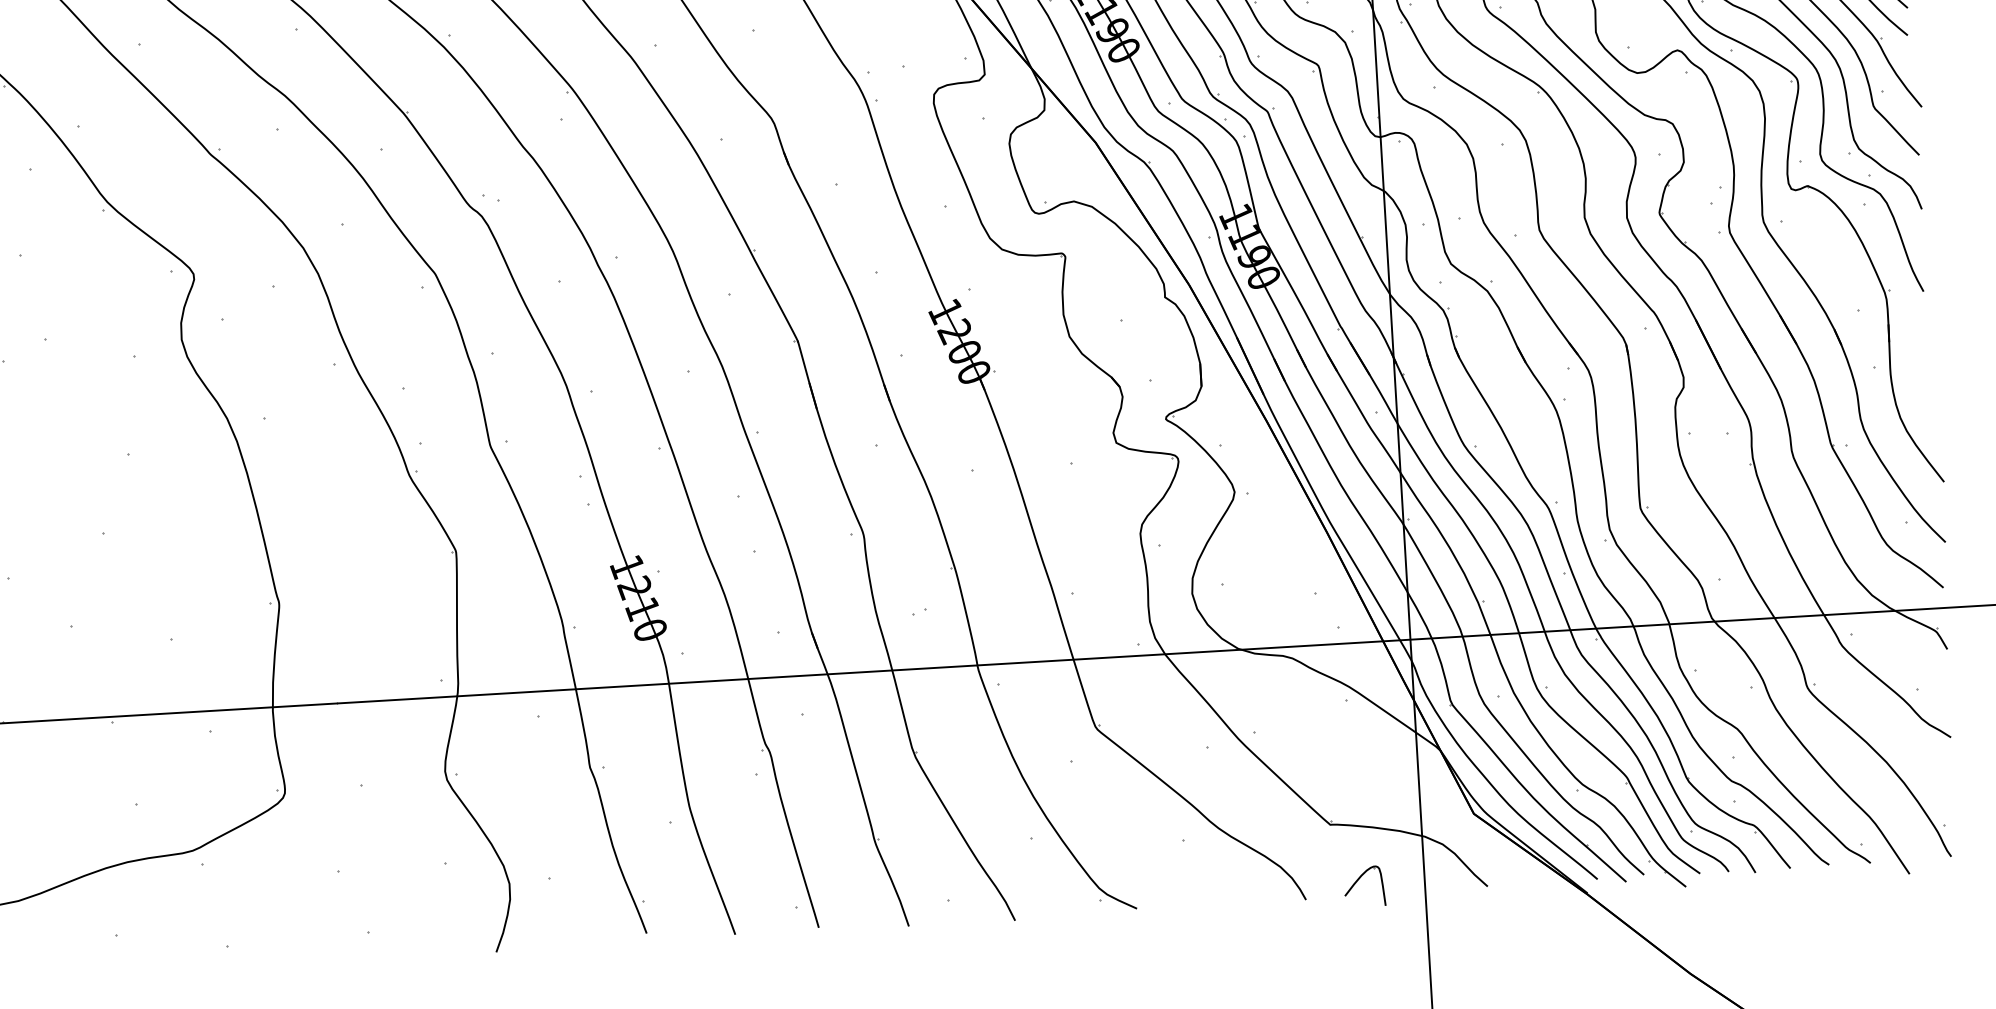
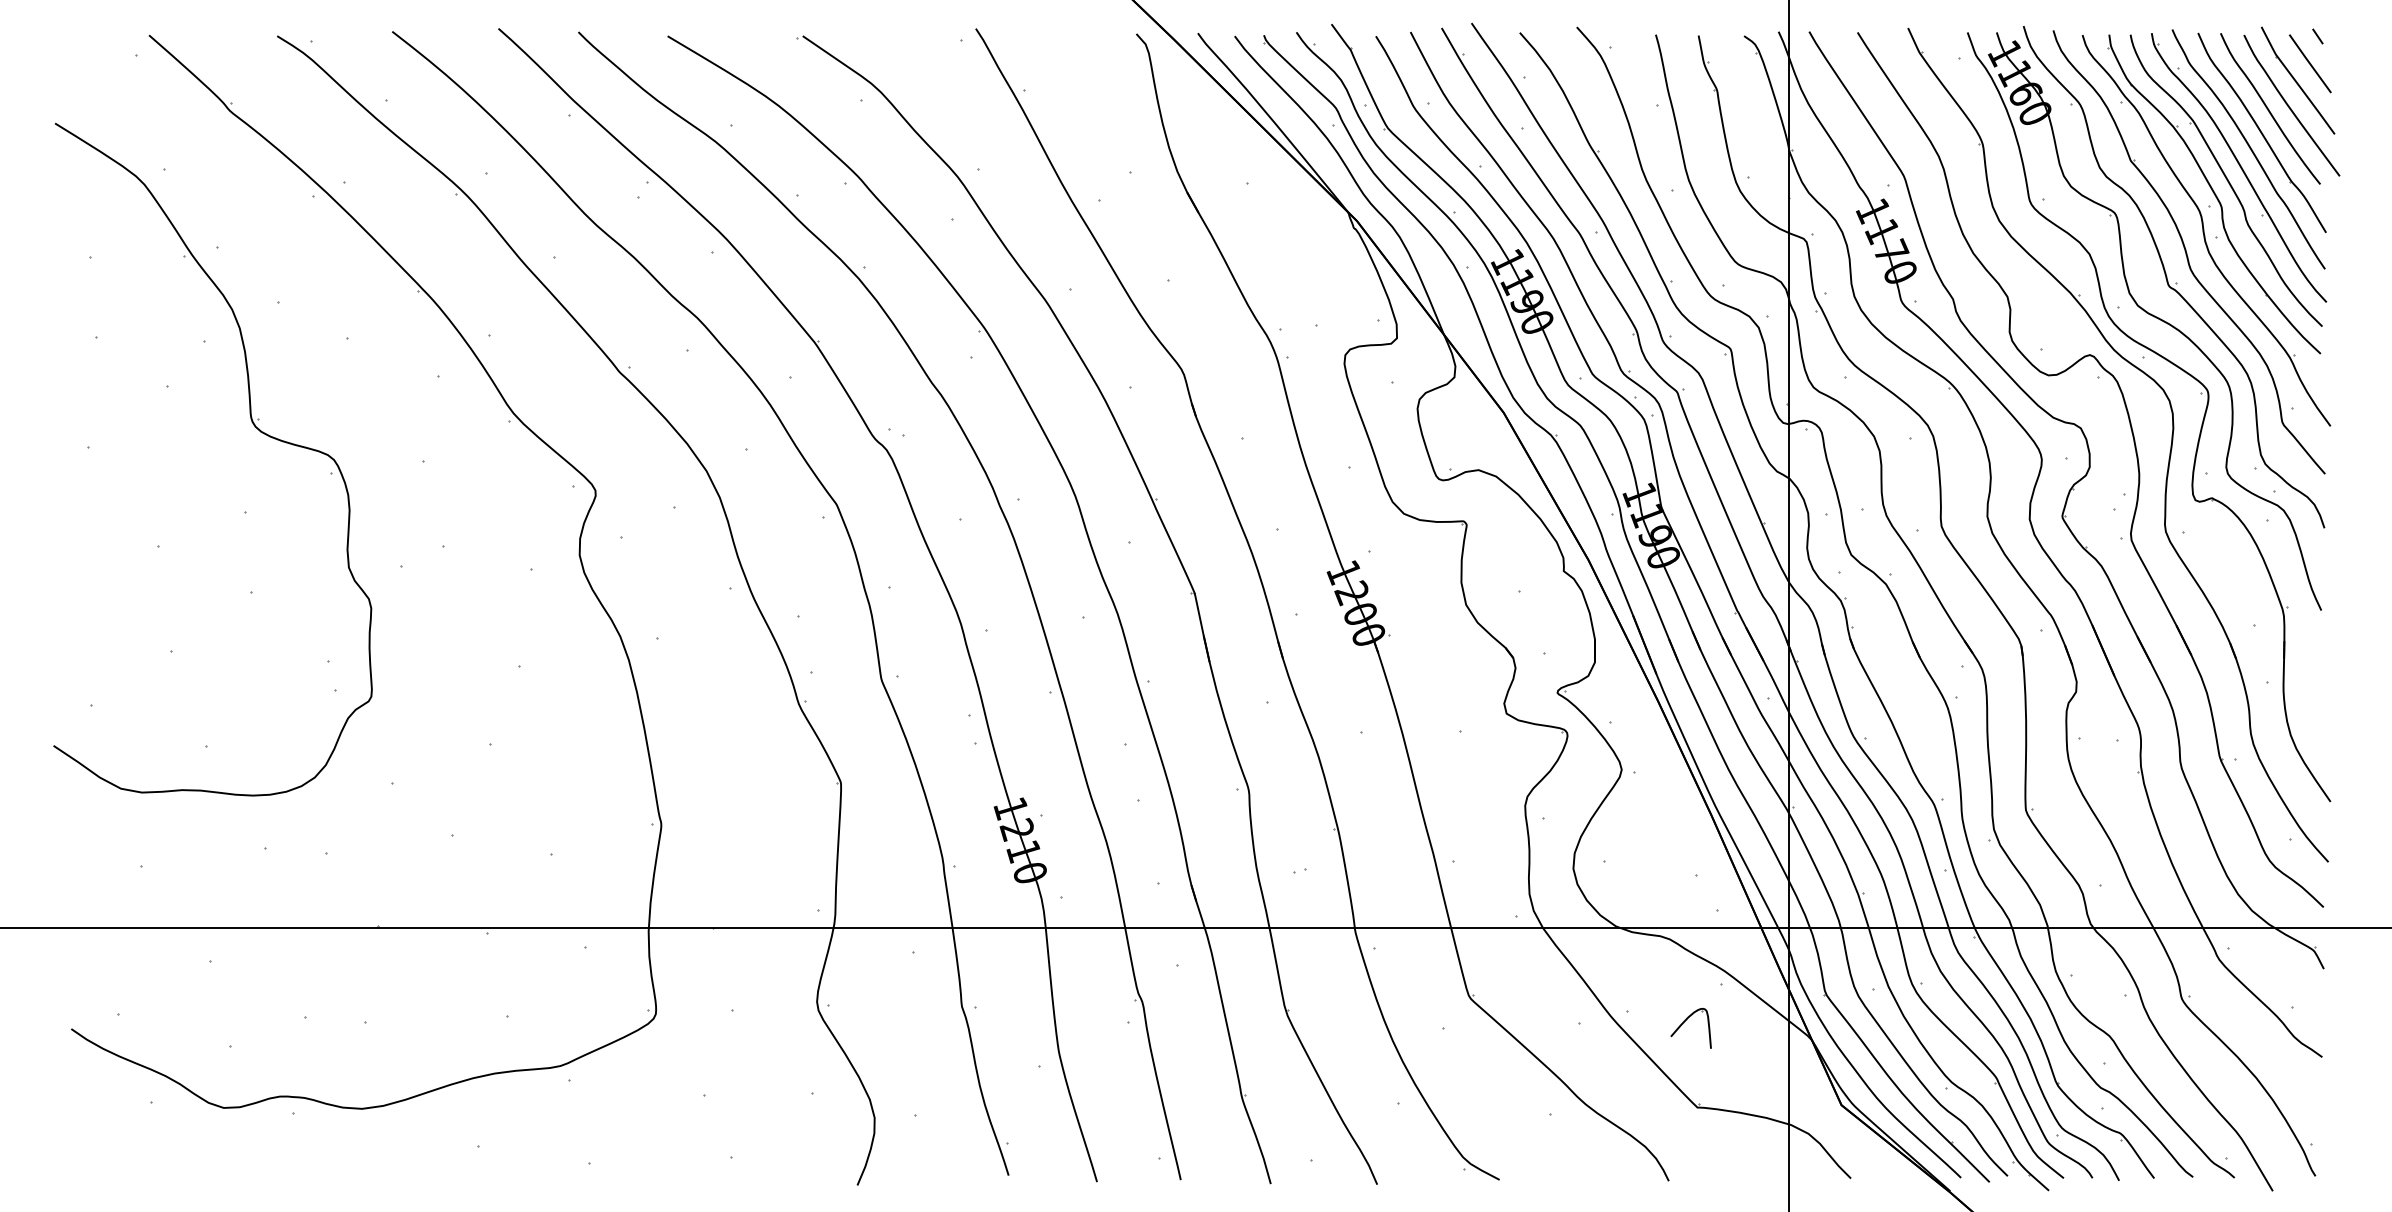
part: (1357, 881) -> (1684, 1022), moved

